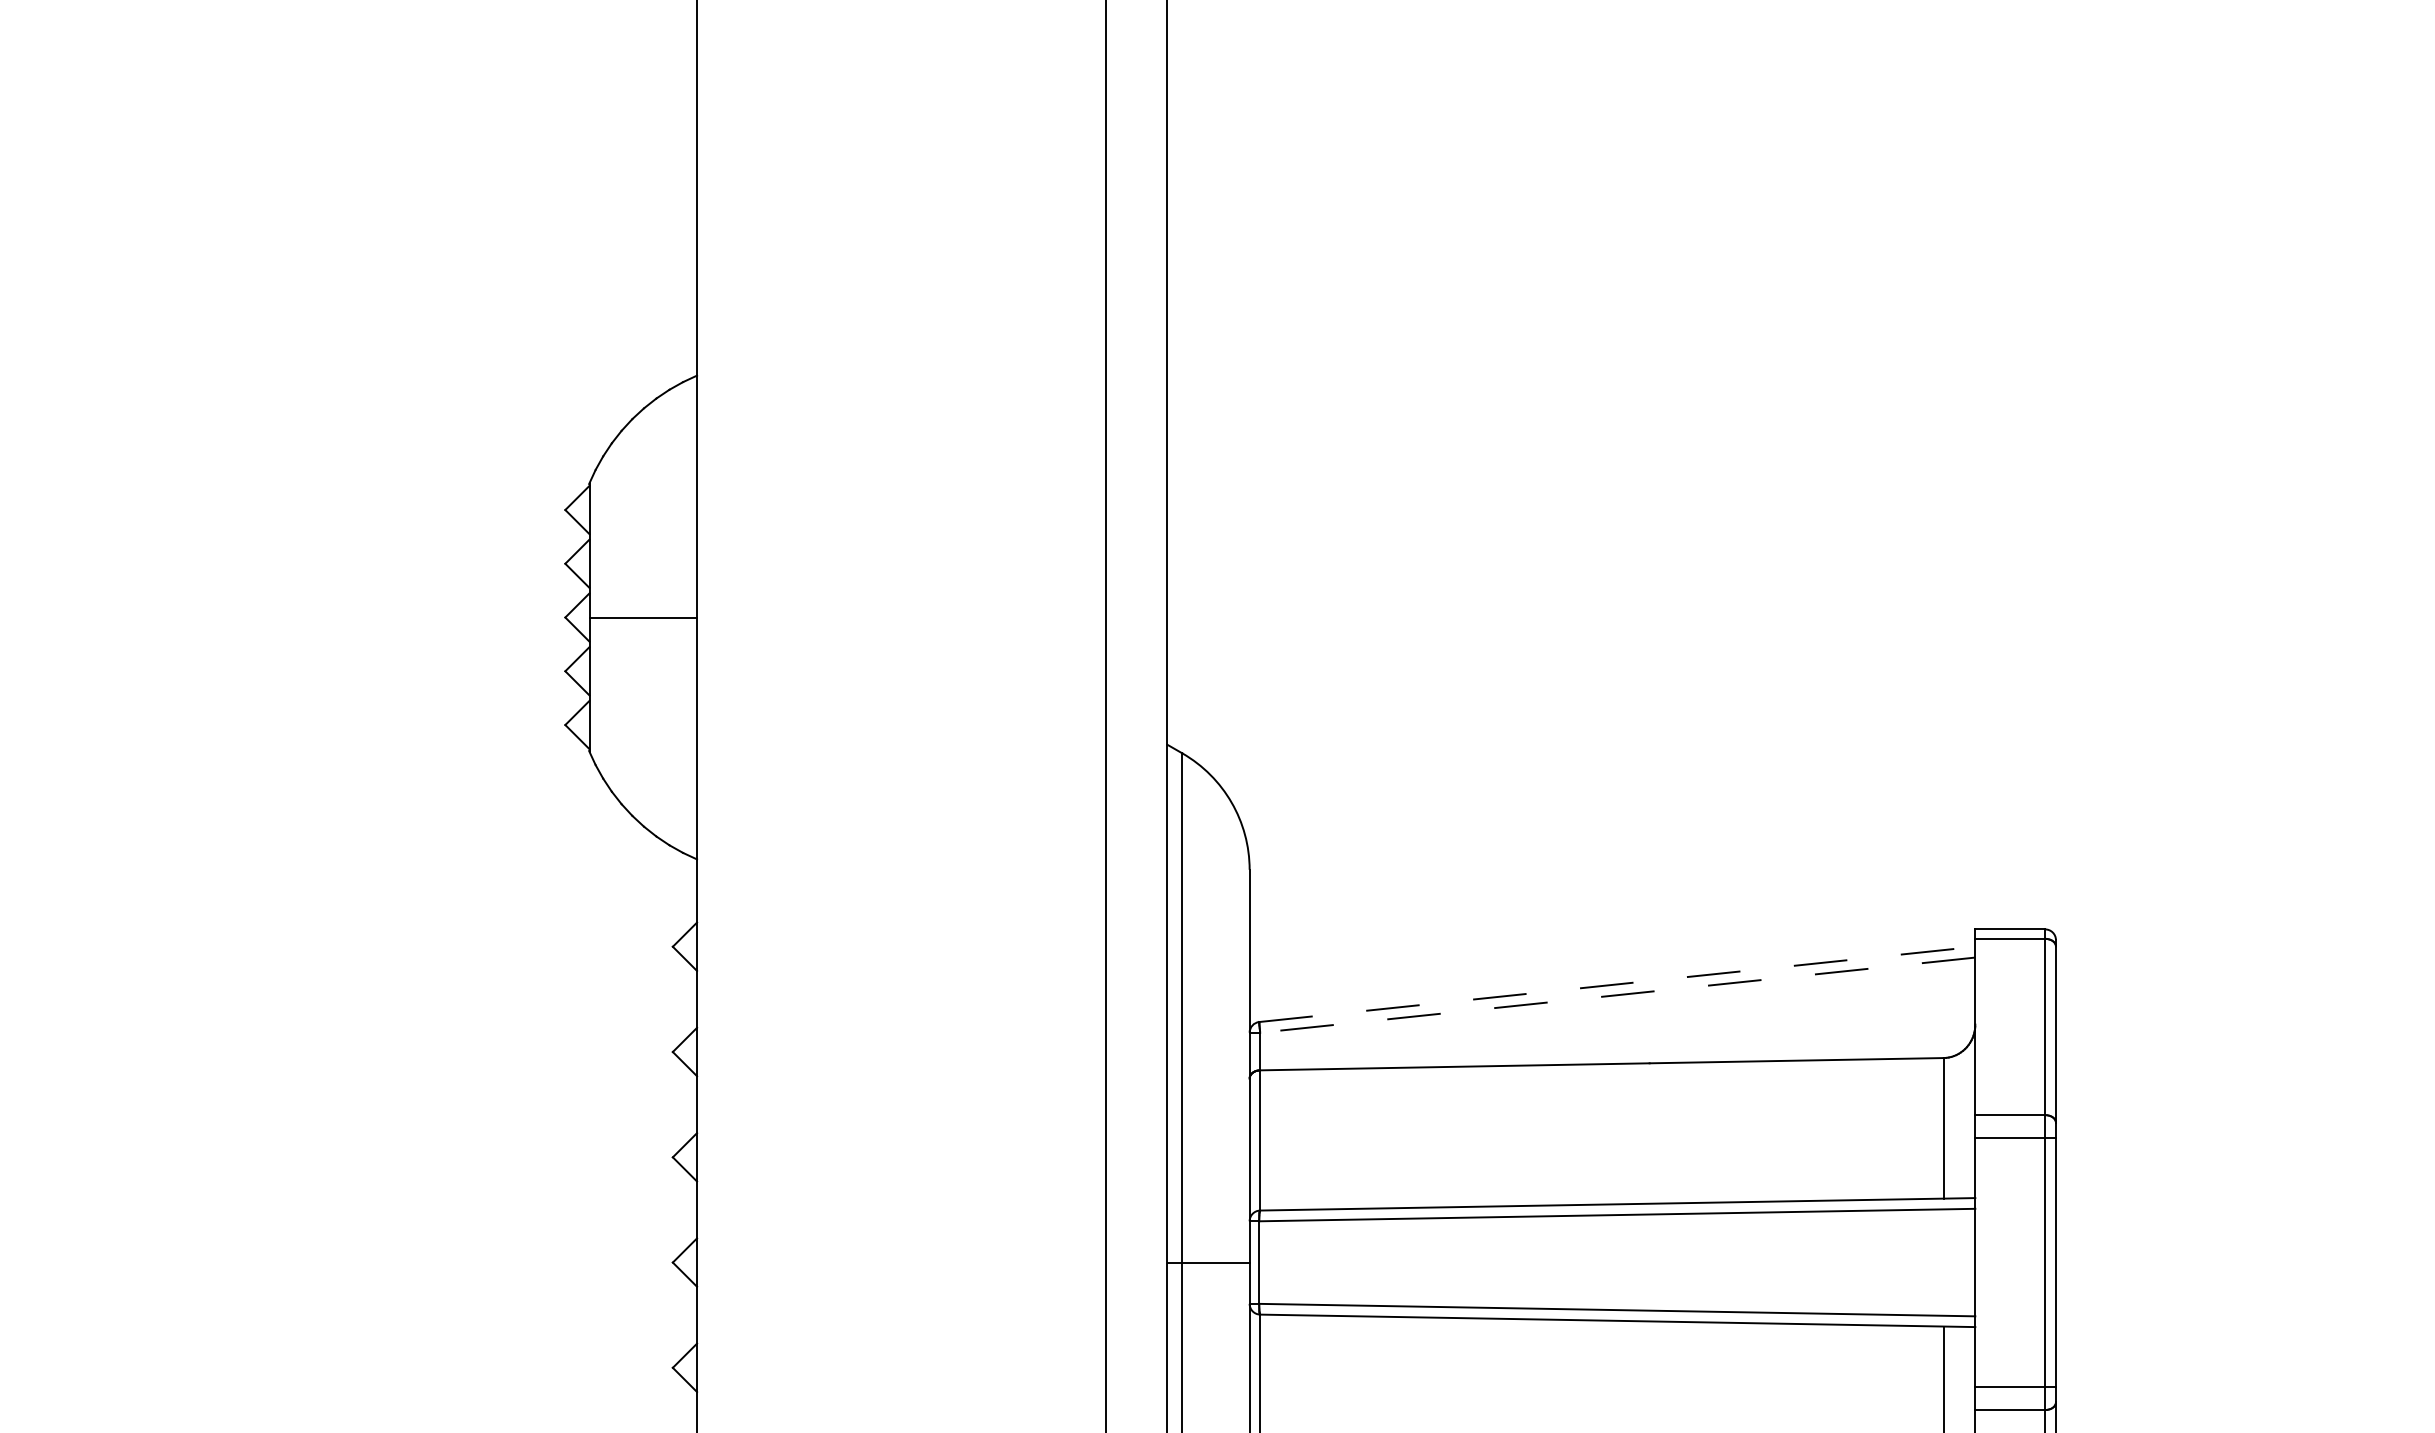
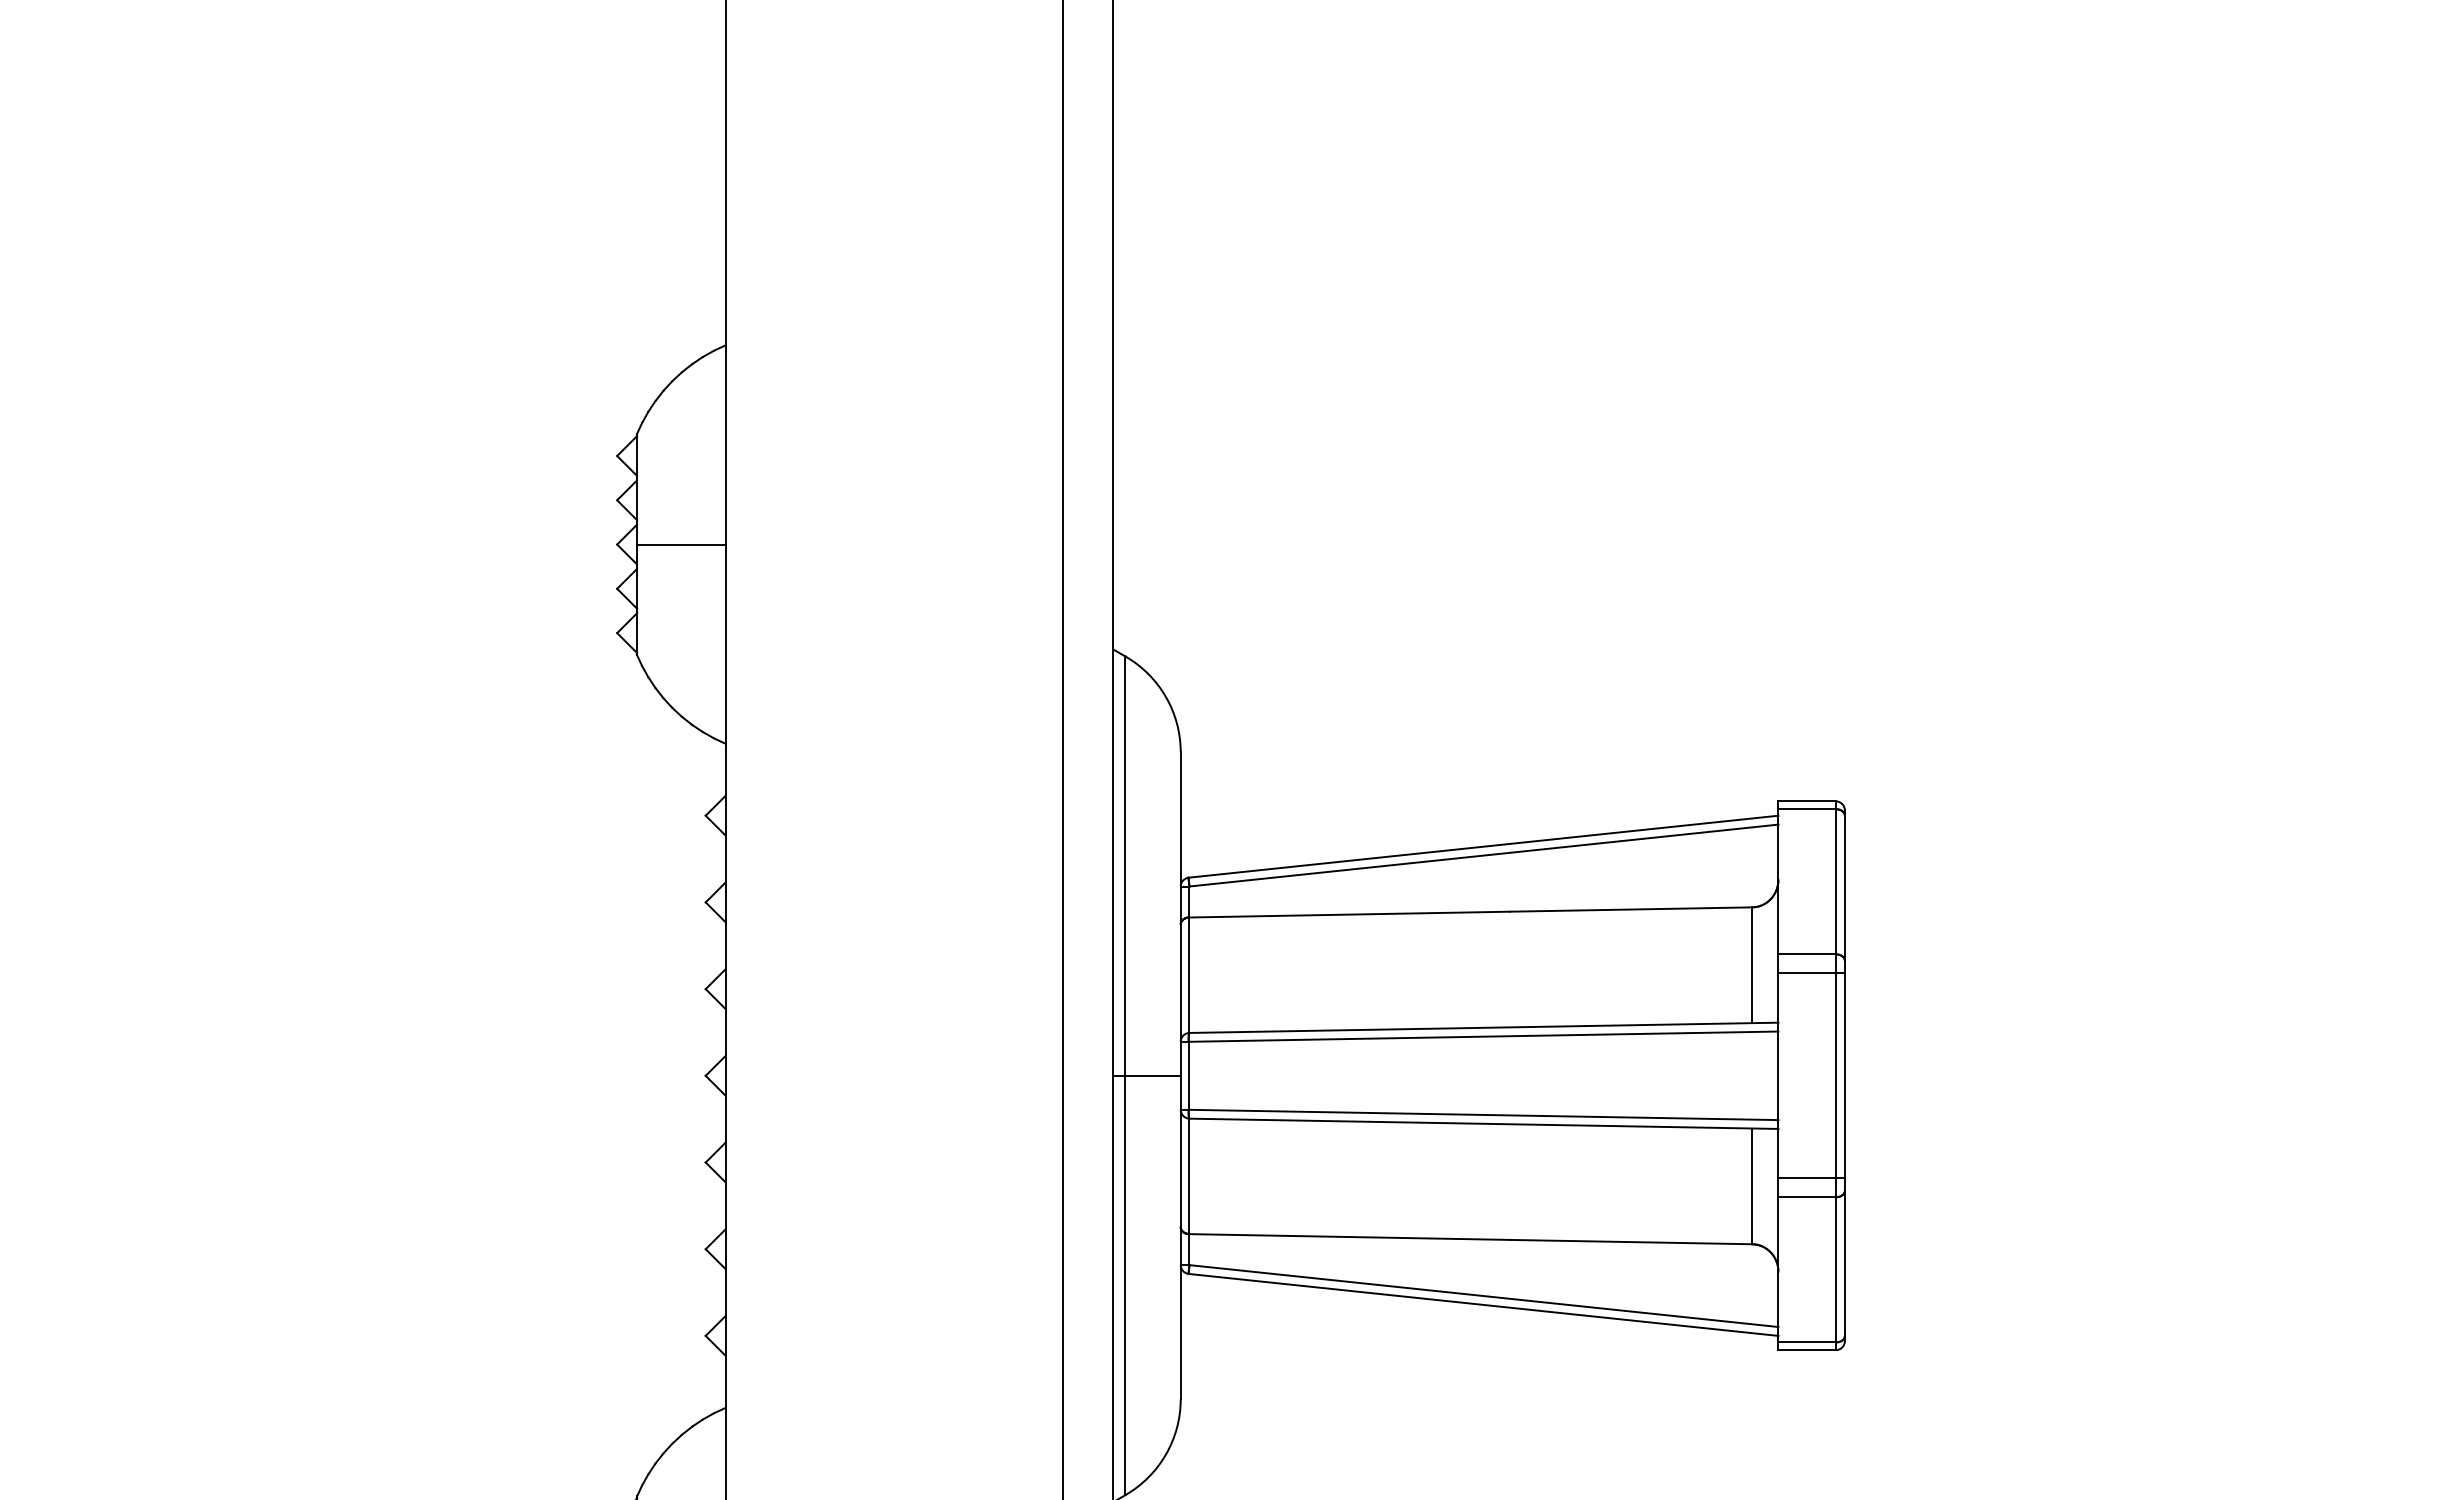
line: (1618, 984) -> (1484, 846), dashed -> solid
line: (1617, 995) -> (1483, 855), dashed -> solid

